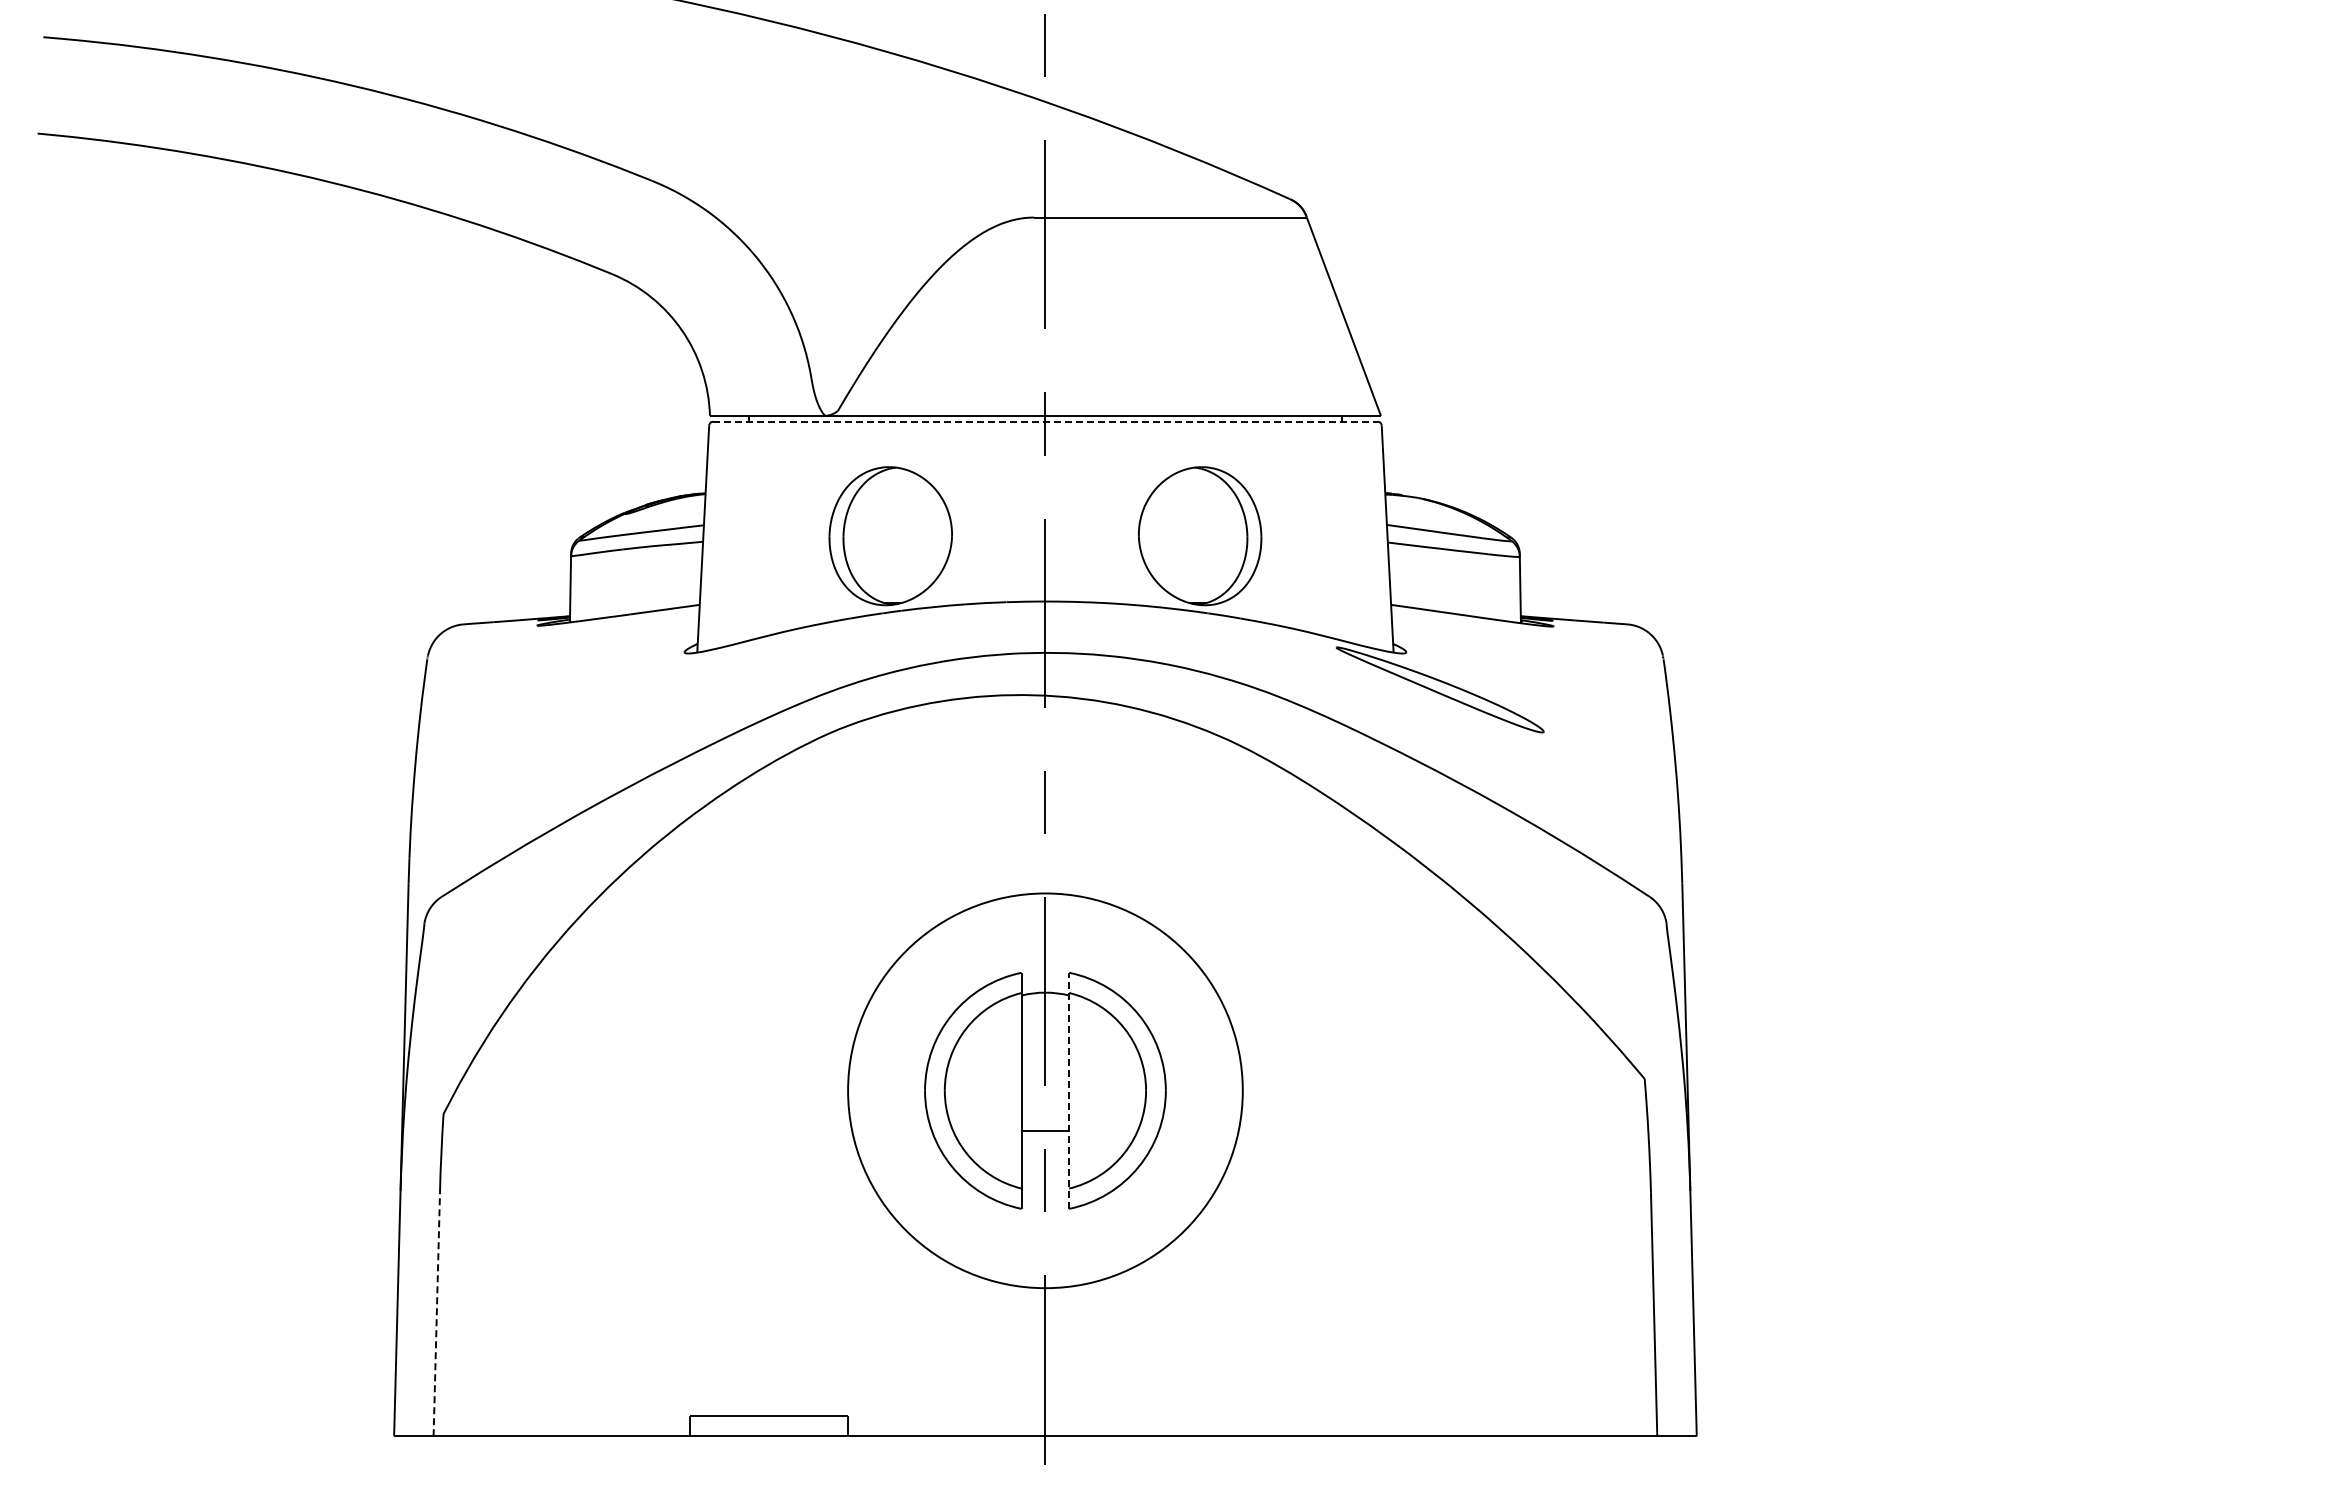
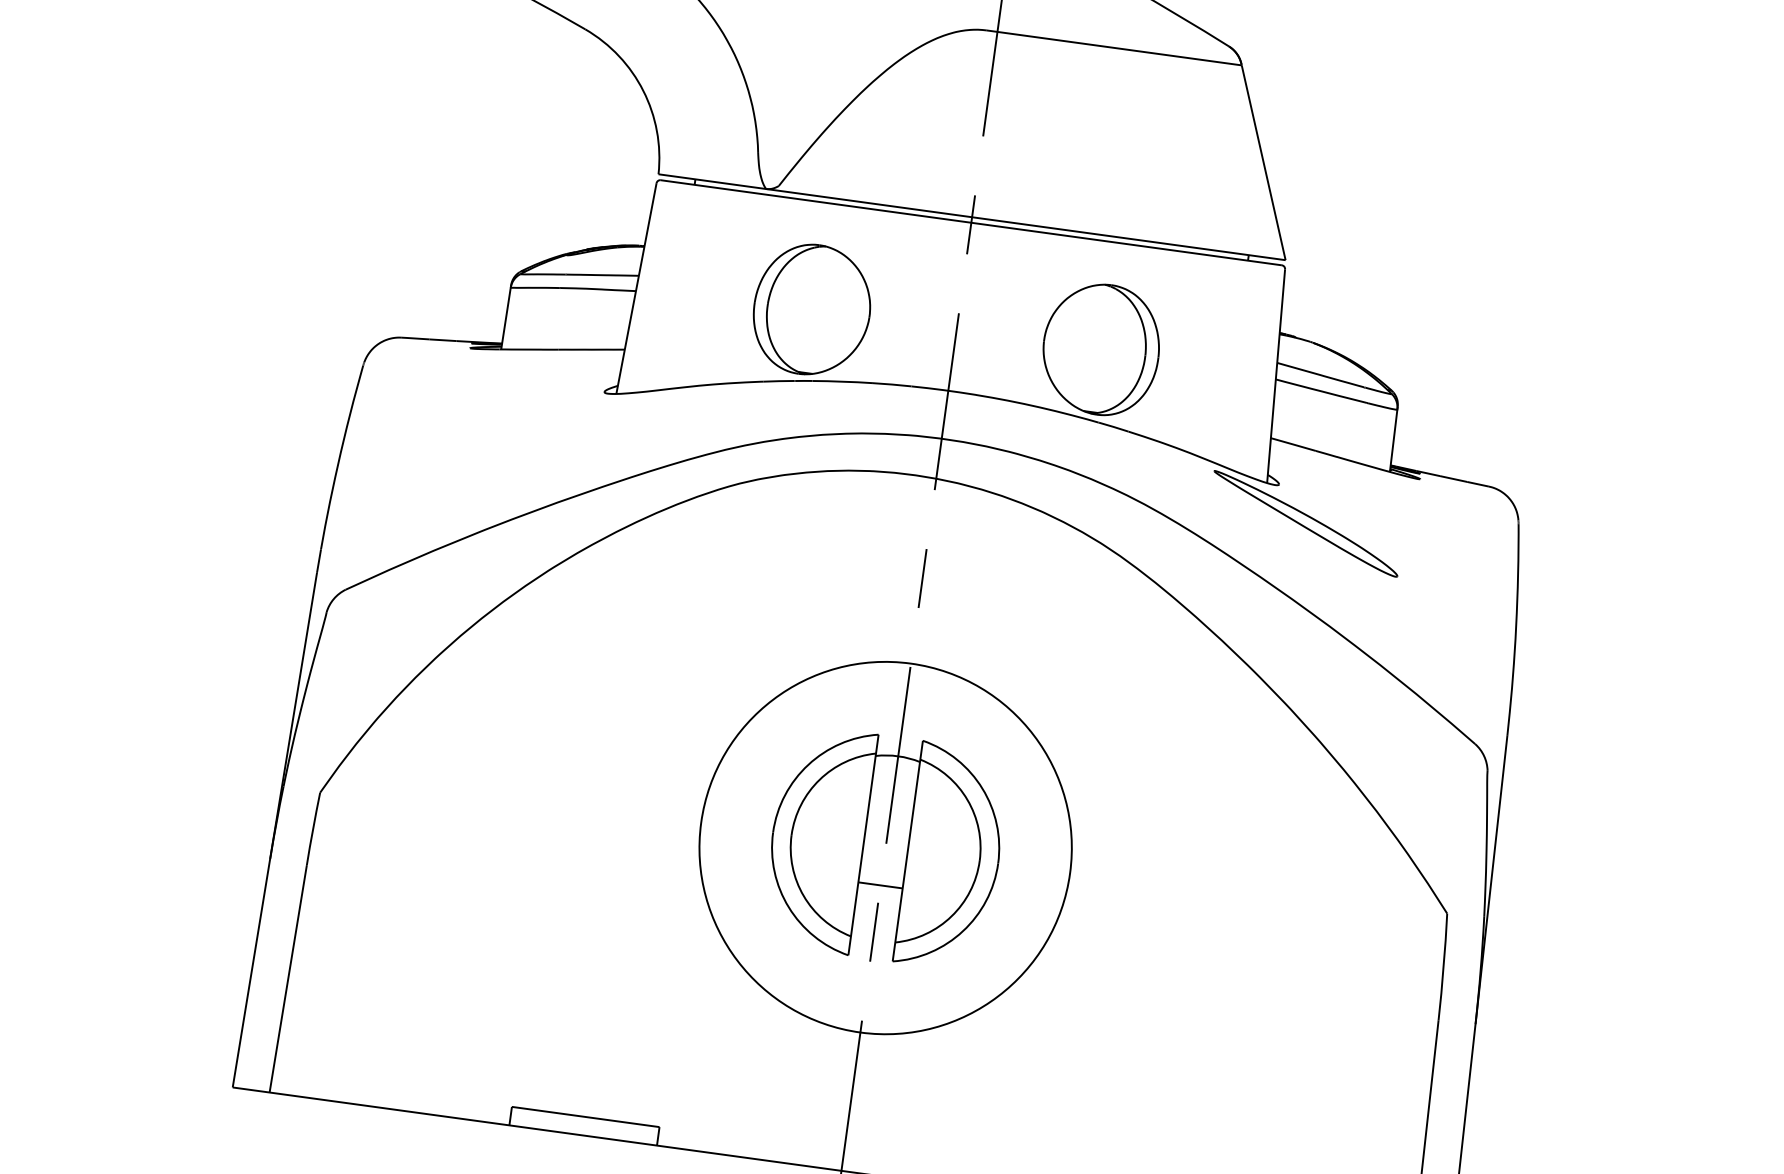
line: (1045, 421) -> (971, 222), dashed -> solid
line: (1069, 1090) -> (908, 850), dashed -> solid
line: (436, 1313) -> (288, 978), dashed -> solid

